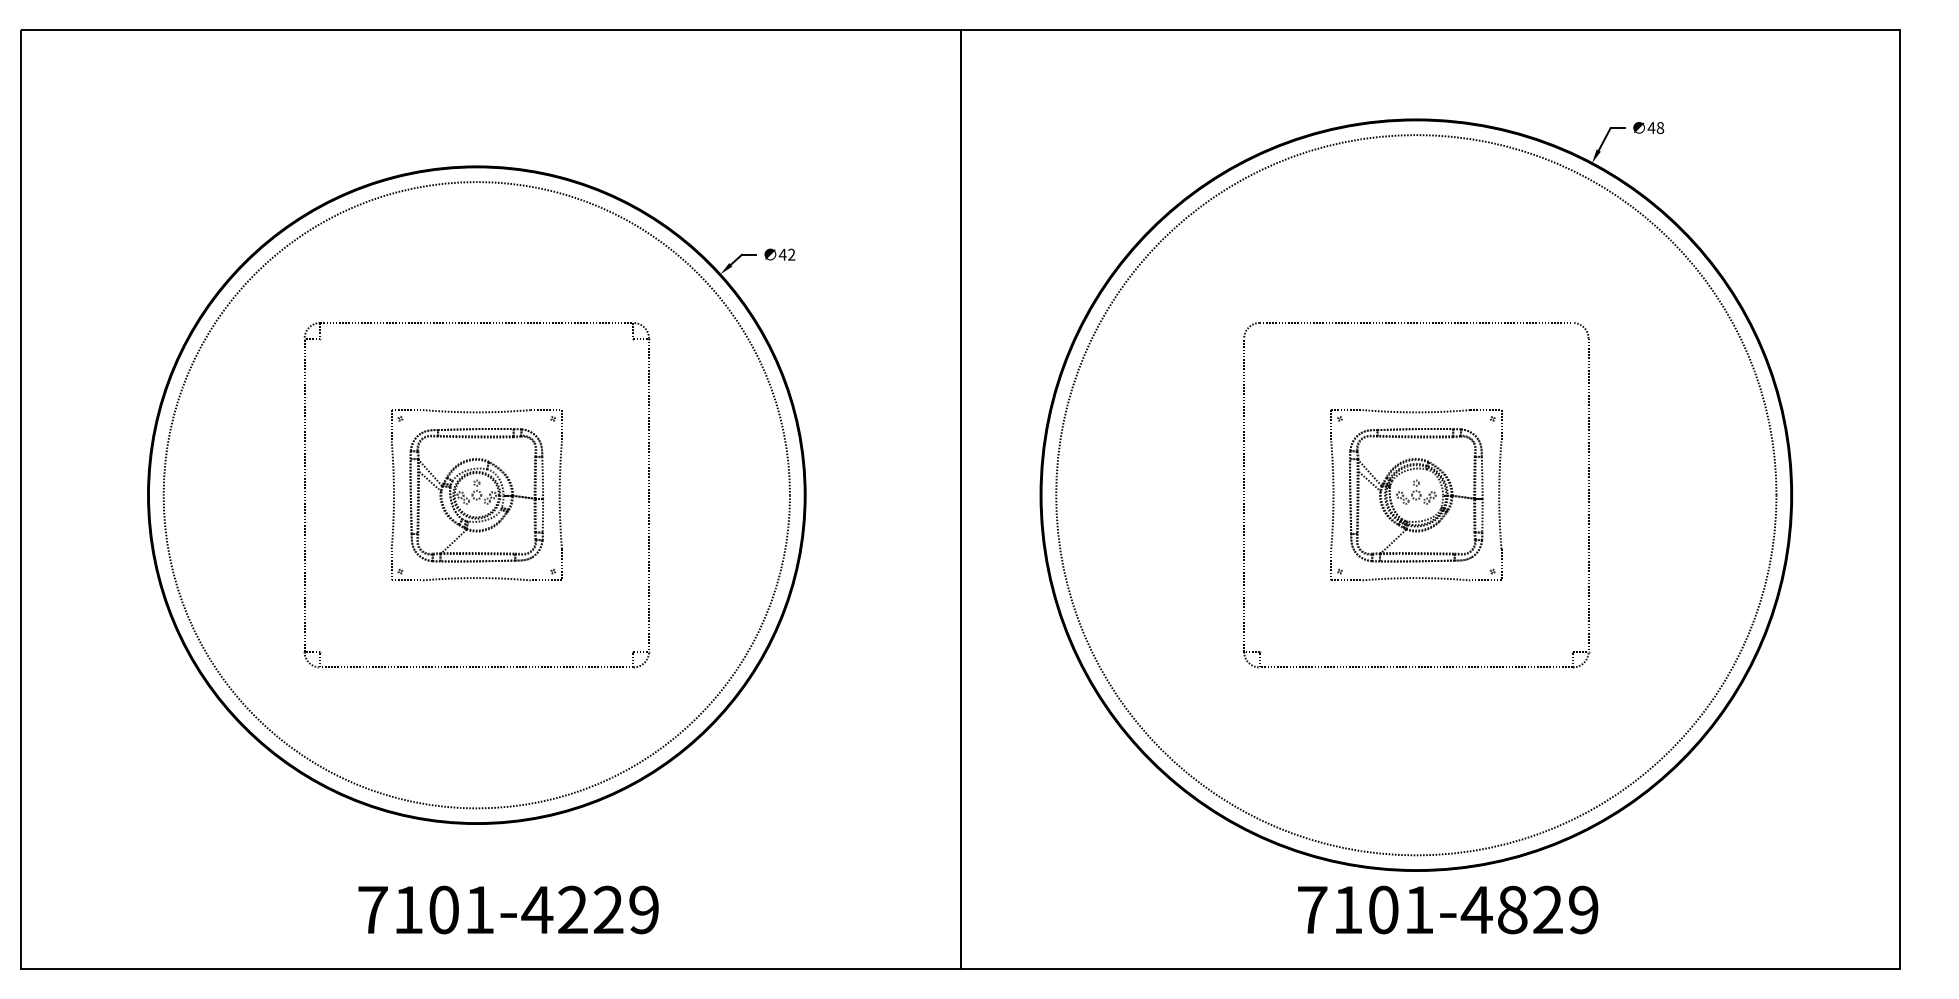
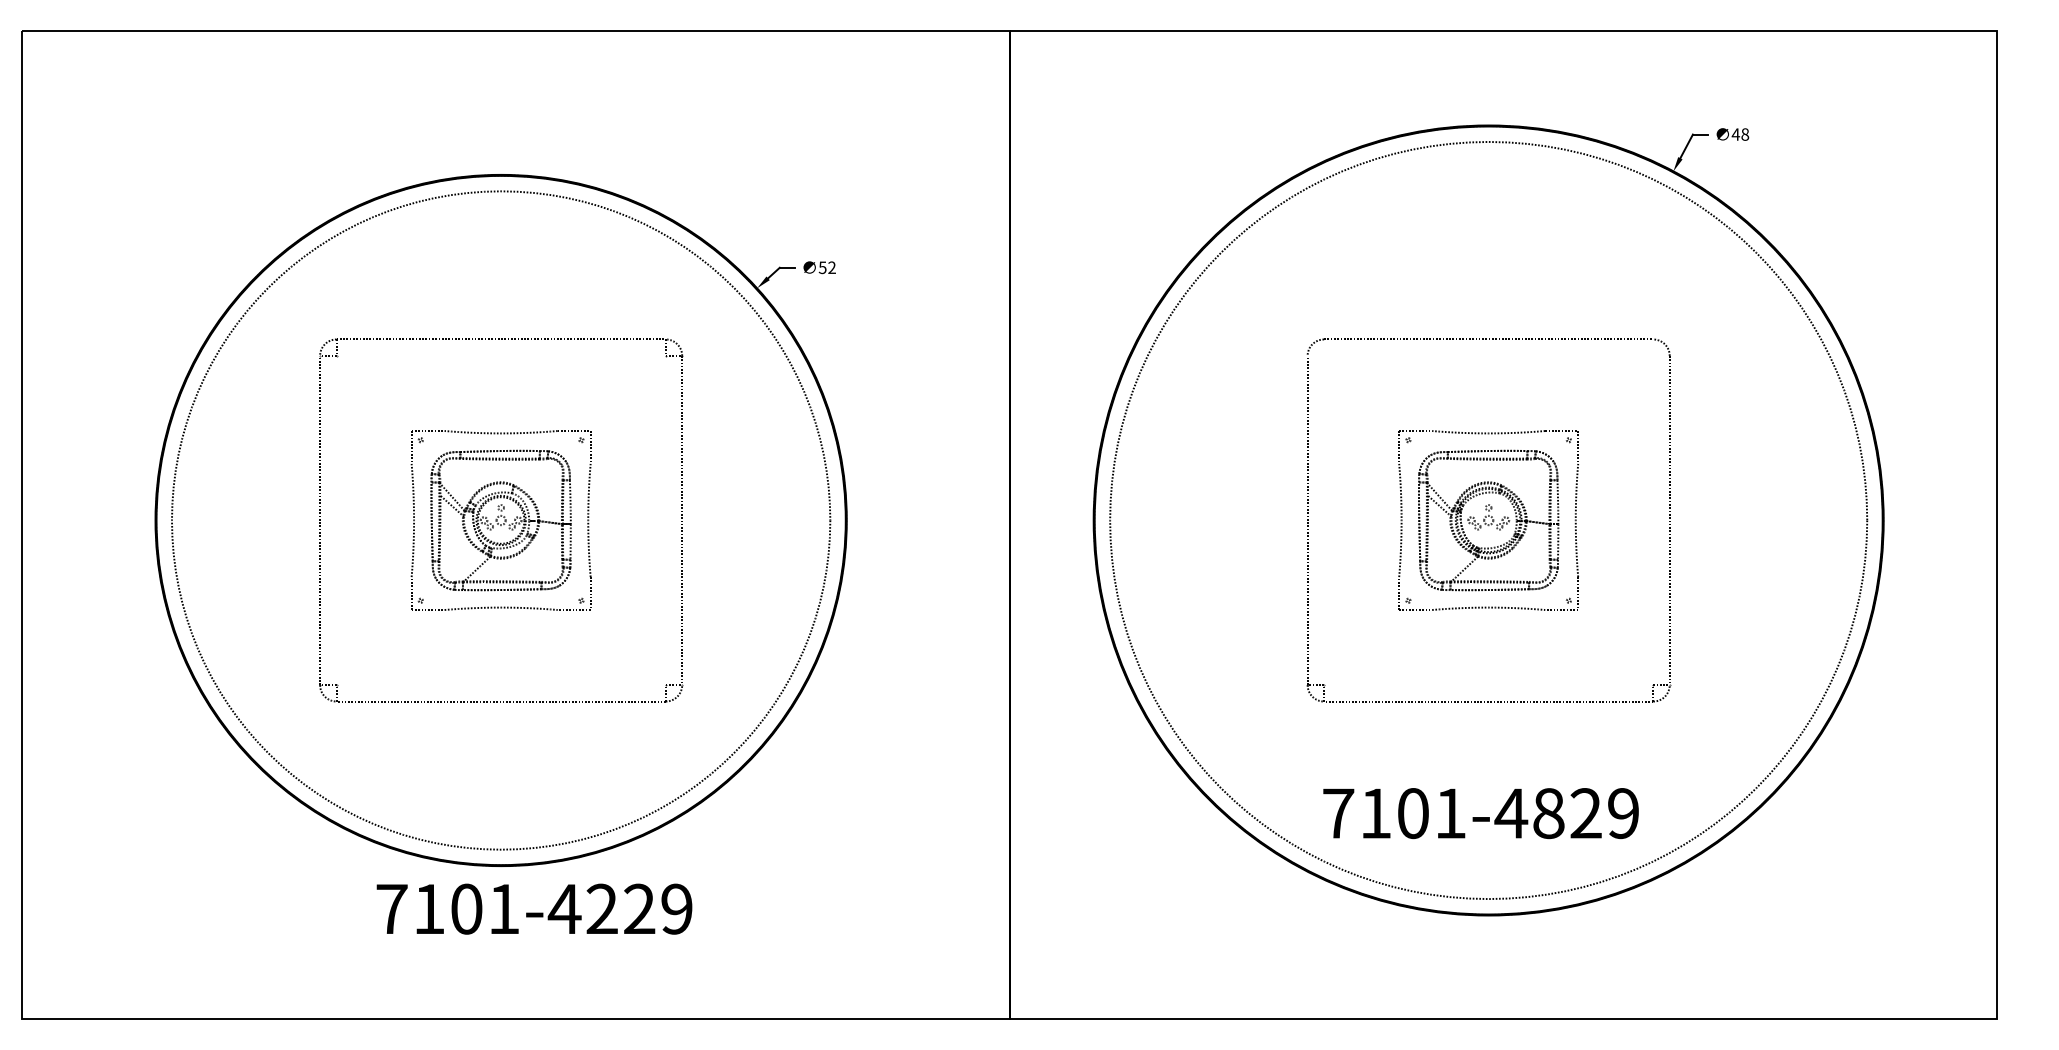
text: (782, 254) -> (822, 267), 42 -> 52
text: (508, 909) -> (534, 908), moved
text: (1448, 909) -> (1481, 813), moved

